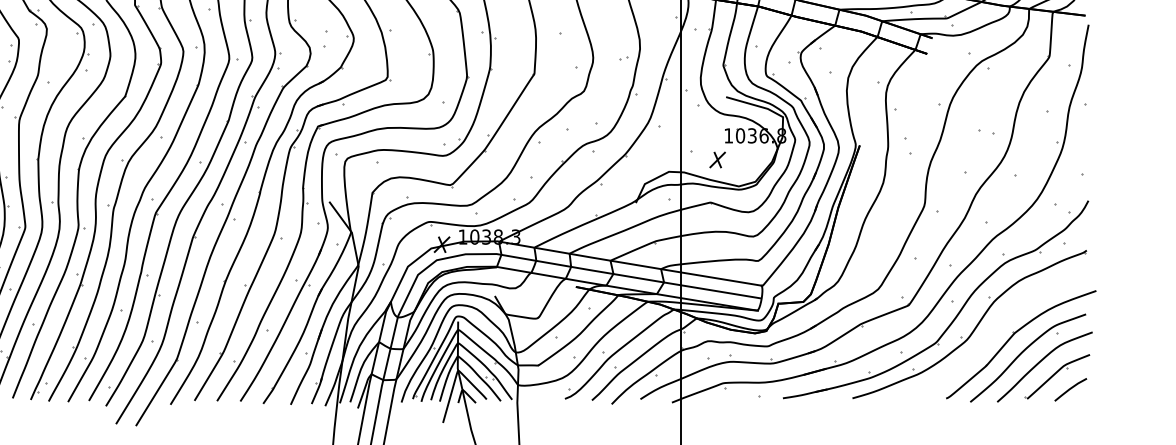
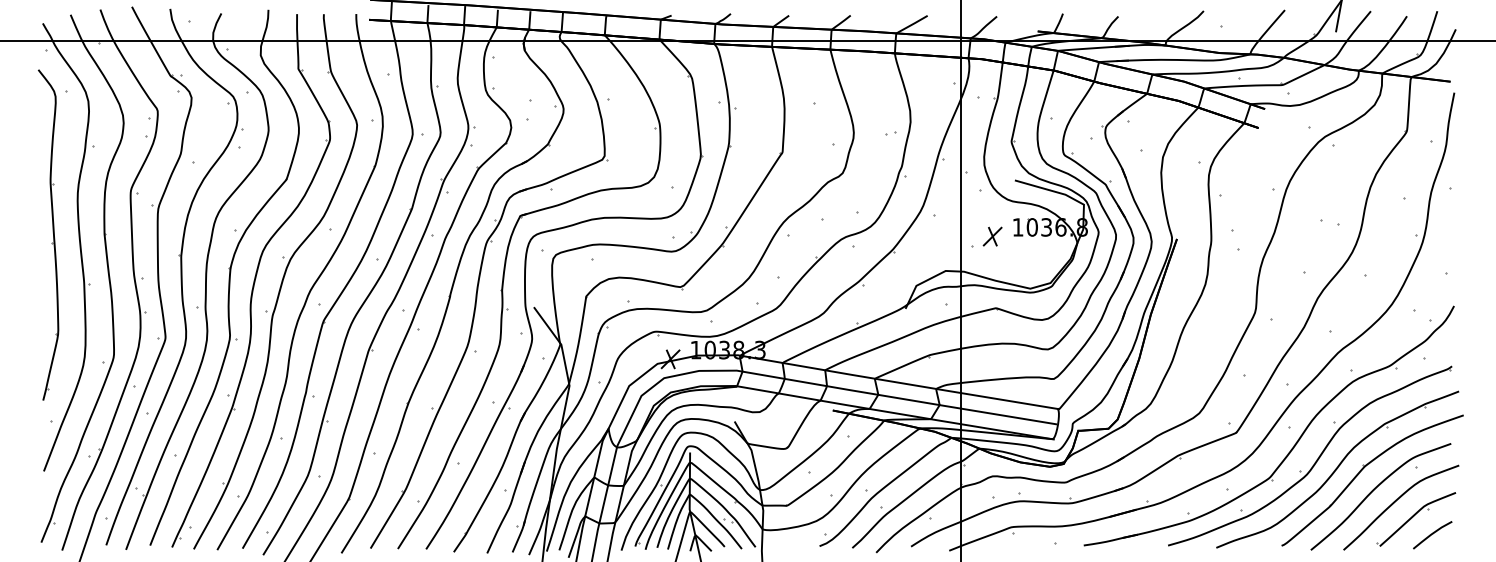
part: (717, 159) -> (992, 236), moved
part: (992, 335) -> (1337, 469), added

